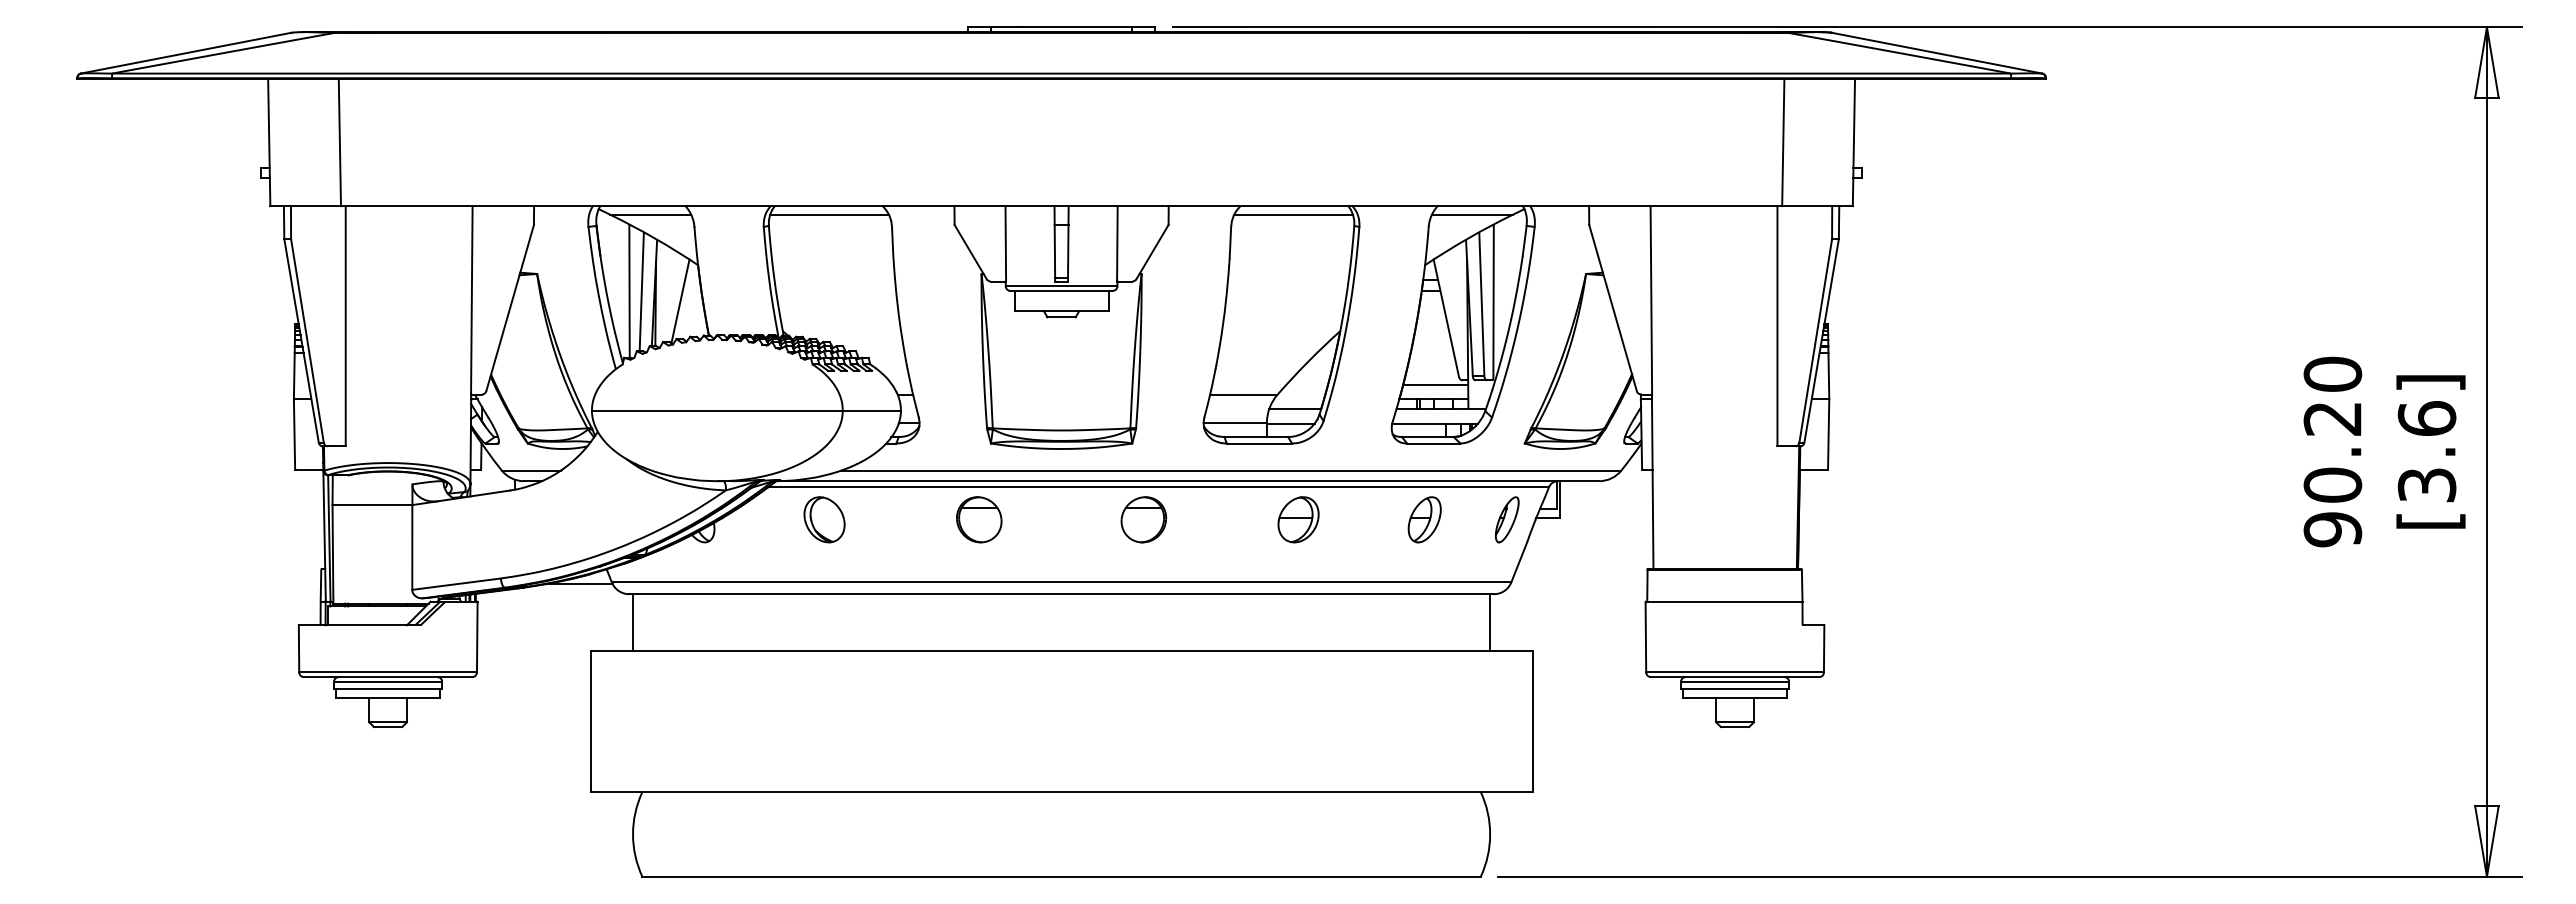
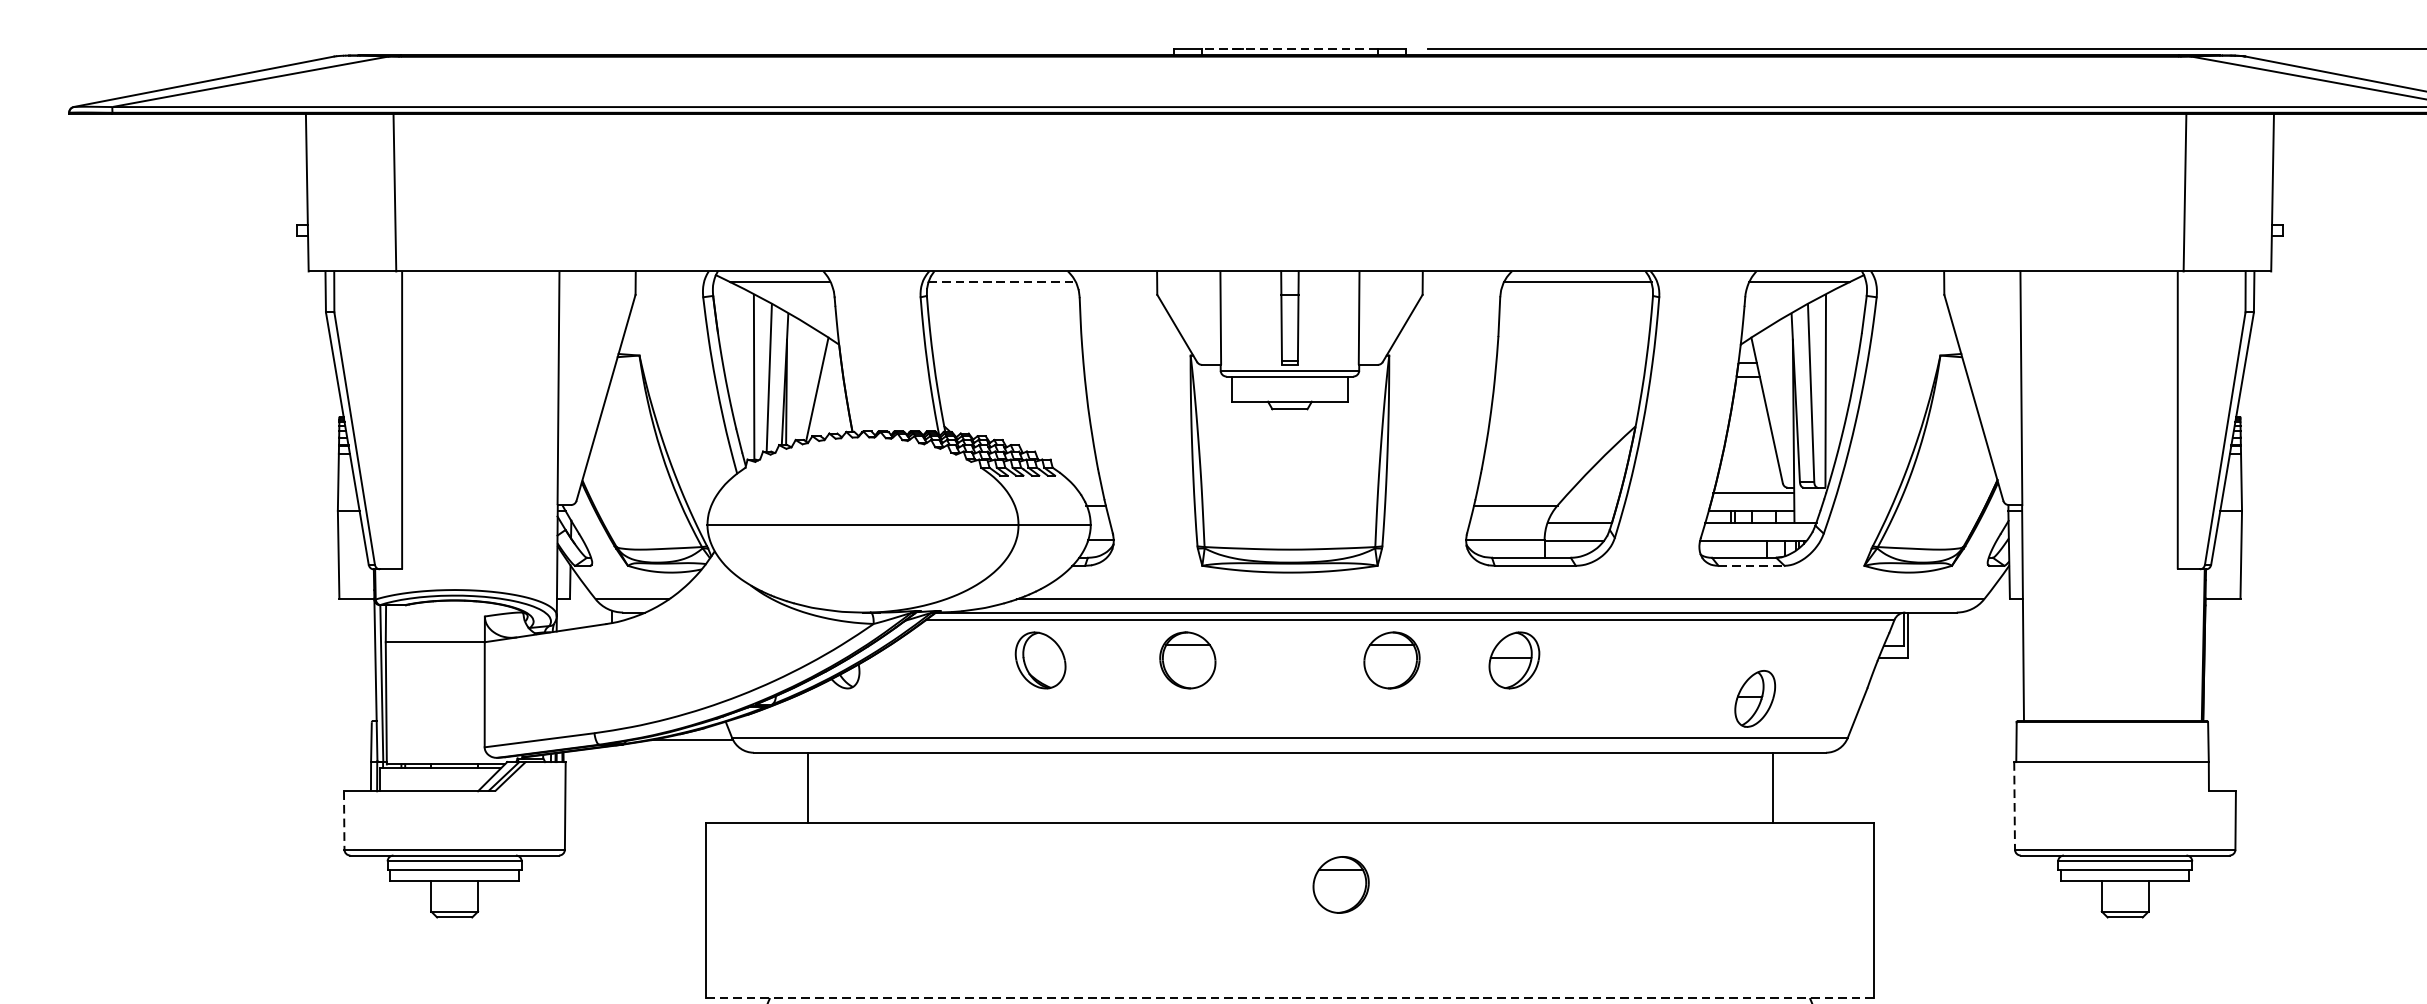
line: (1061, 27) -> (1289, 49), solid -> dashed
line: (829, 214) -> (1002, 281), solid -> dashed
line: (1433, 443) -> (1751, 565), solid -> dashed
part: (824, 519) -> (1040, 660), moved
part: (1298, 519) -> (1514, 660), moved
part: (1424, 519) -> (1754, 698), moved
part: (1506, 519) -> (1841, 660), removed
line: (633, 622) -> (808, 787), moved
line: (1490, 622) -> (1773, 787), moved
line: (1645, 637) -> (2014, 806), solid -> dashed
line: (299, 648) -> (344, 820), solid -> dashed
part: (1102, 700) -> (1340, 884), added
line: (1061, 792) -> (1289, 998), solid -> dashed

